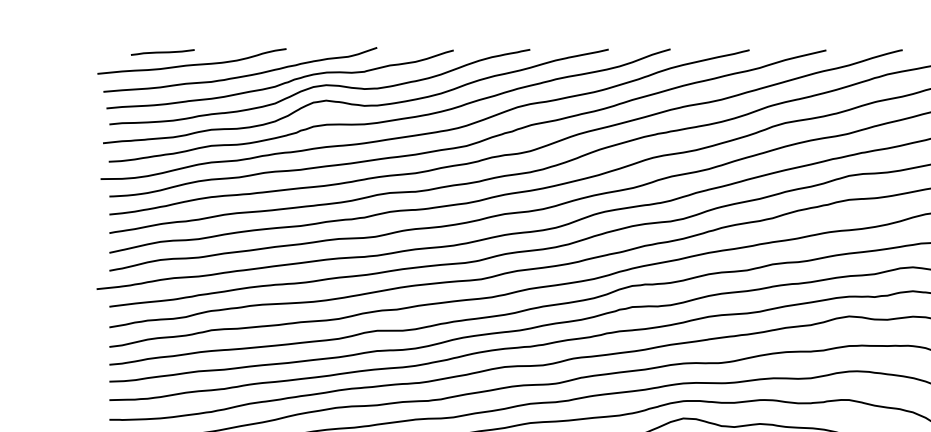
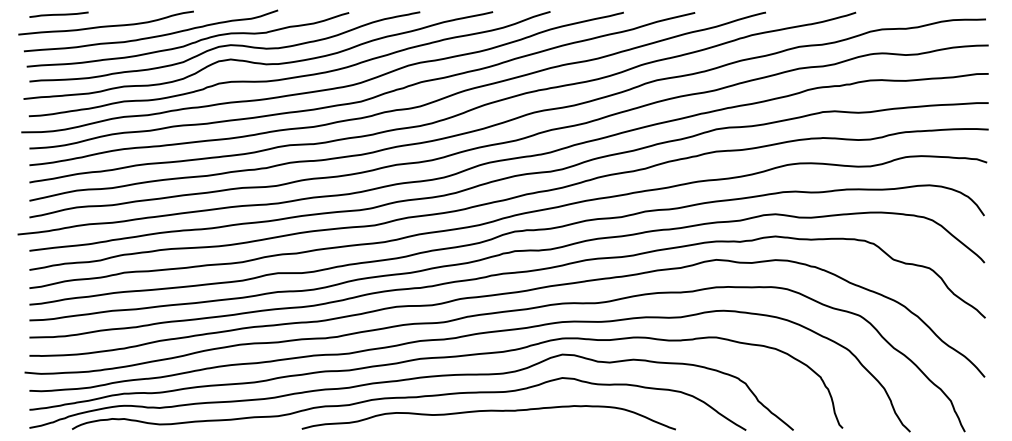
line: (162, 52) -> (58, 14), moved

